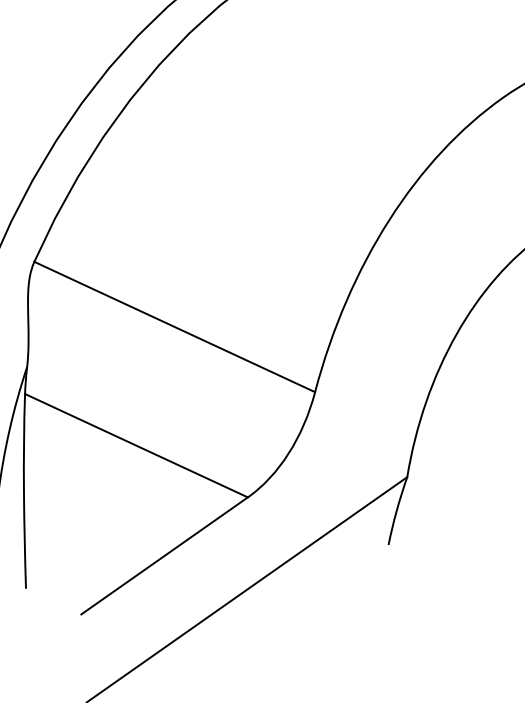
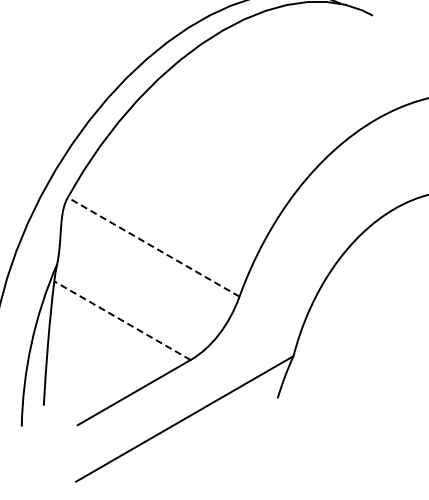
line: (174, 326) -> (153, 246), solid -> dashed
line: (136, 445) -> (122, 320), solid -> dashed

